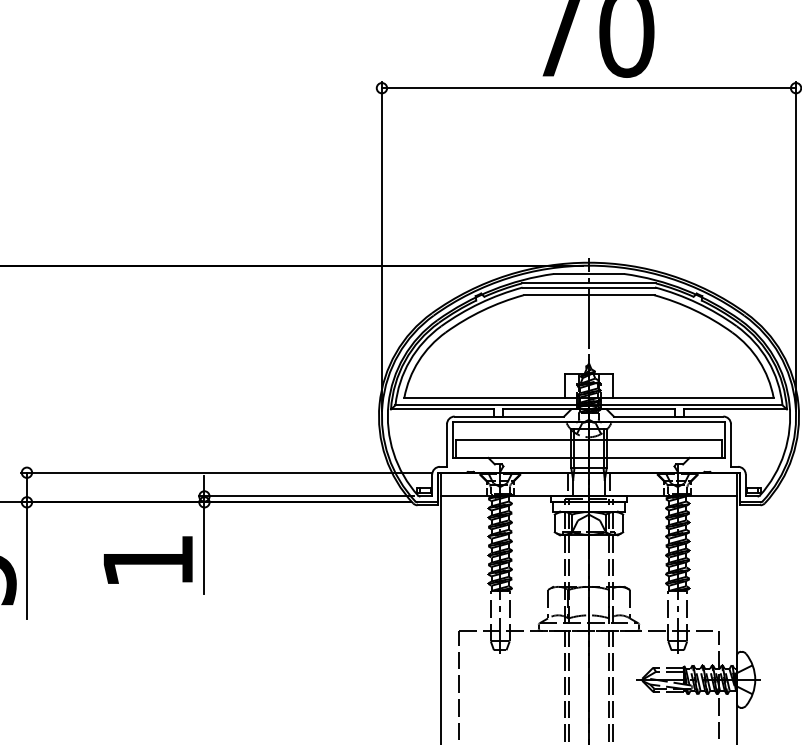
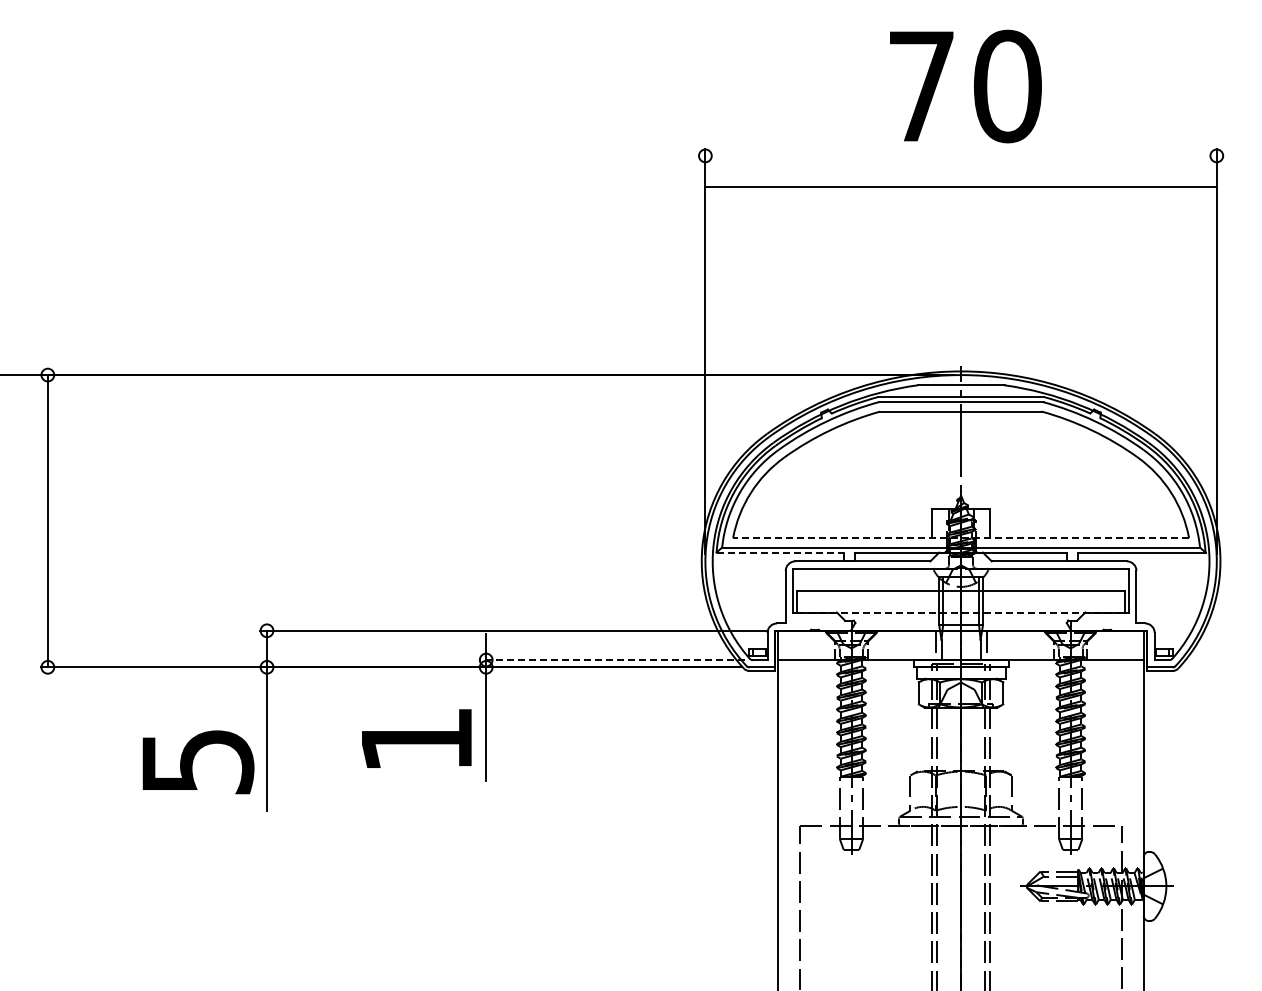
line: (588, 87) -> (960, 186), moved
line: (589, 398) -> (961, 538), solid -> dashed
line: (442, 409) -> (780, 552), solid -> dashed
line: (589, 457) -> (961, 612), solid -> dashed
line: (305, 496) -> (611, 660), solid -> dashed

